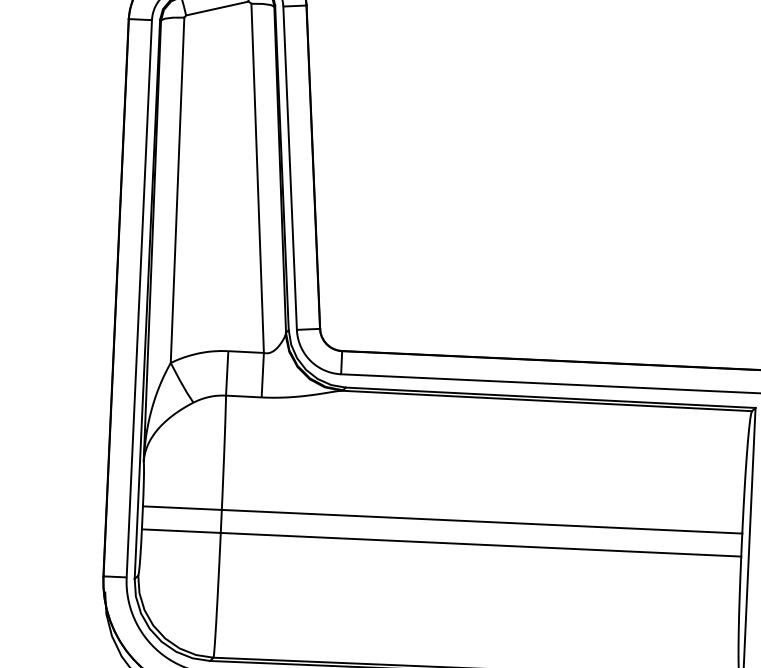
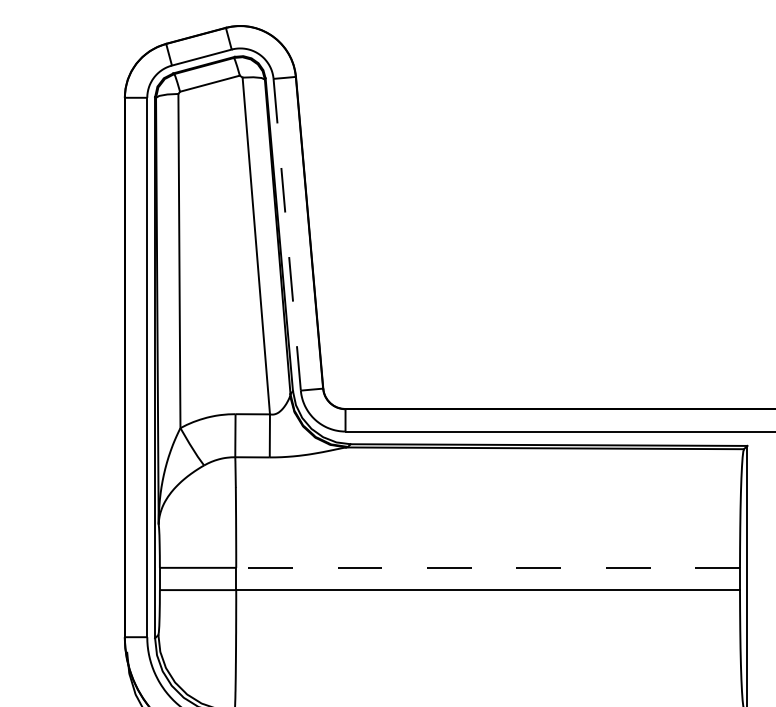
line: (290, 168) -> (287, 235), solid -> dashed
line: (482, 521) -> (488, 567), solid -> dashed

